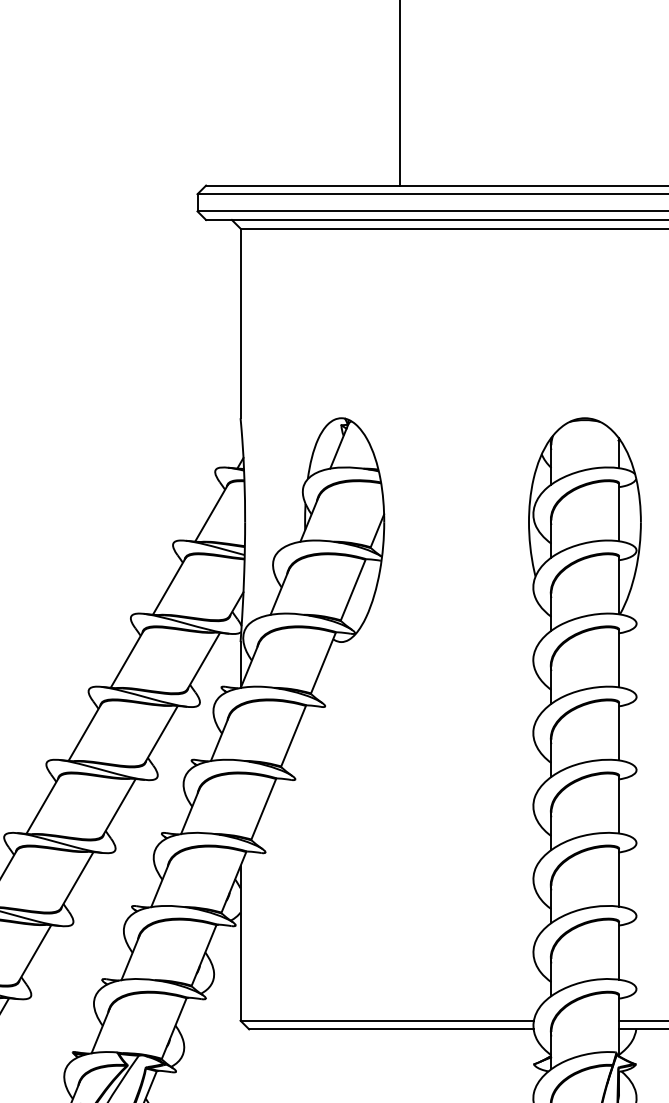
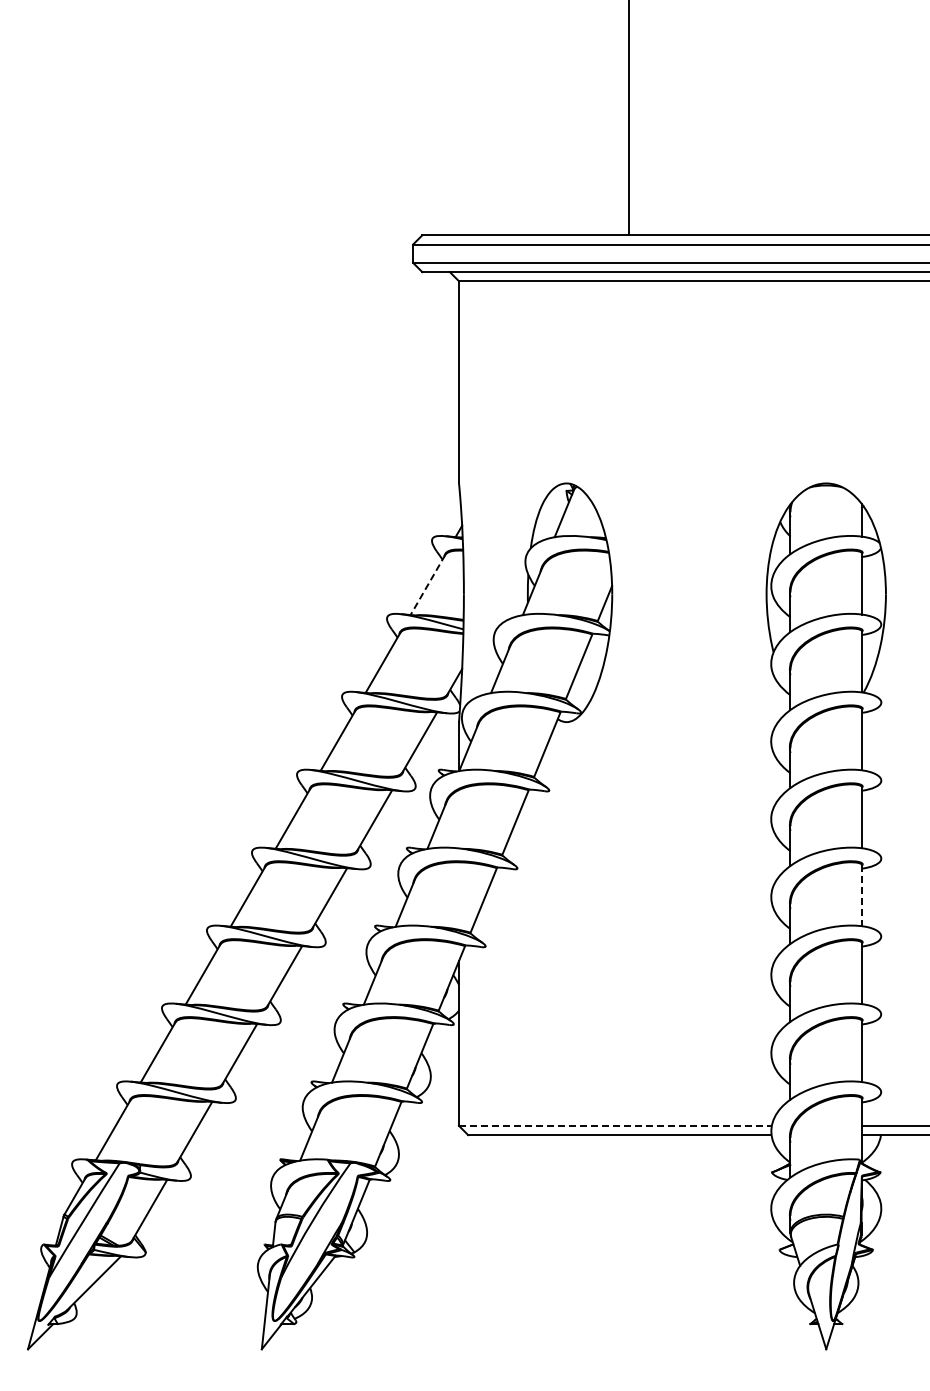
line: (210, 513) -> (427, 585), solid -> dashed
line: (618, 805) -> (862, 896), solid -> dashed
line: (387, 1020) -> (615, 1125), solid -> dashed

